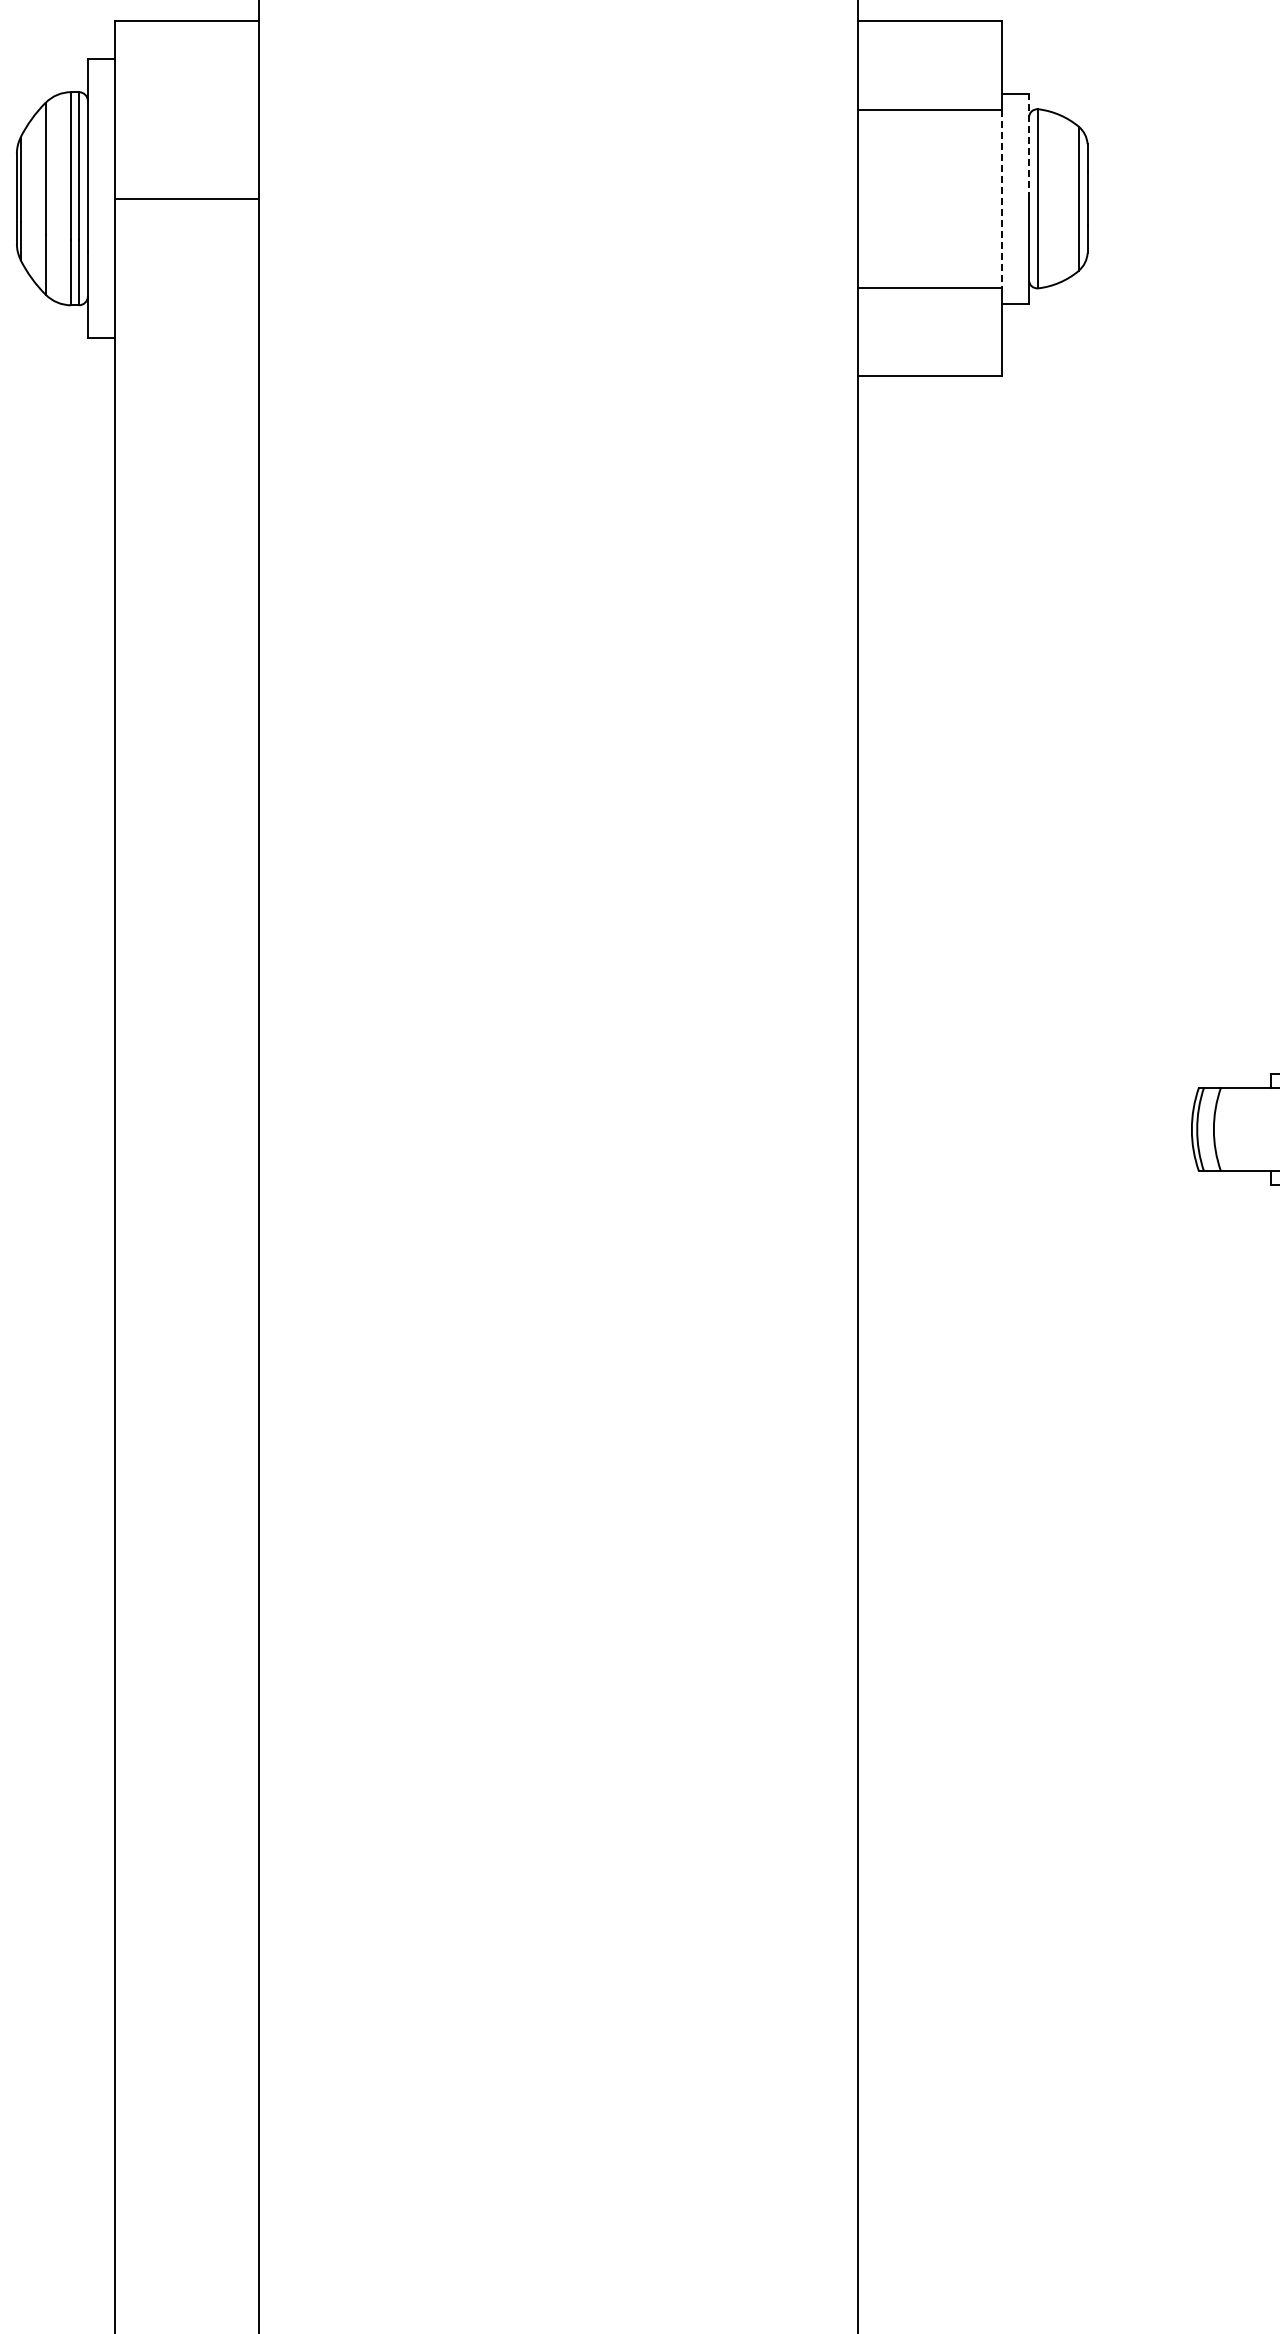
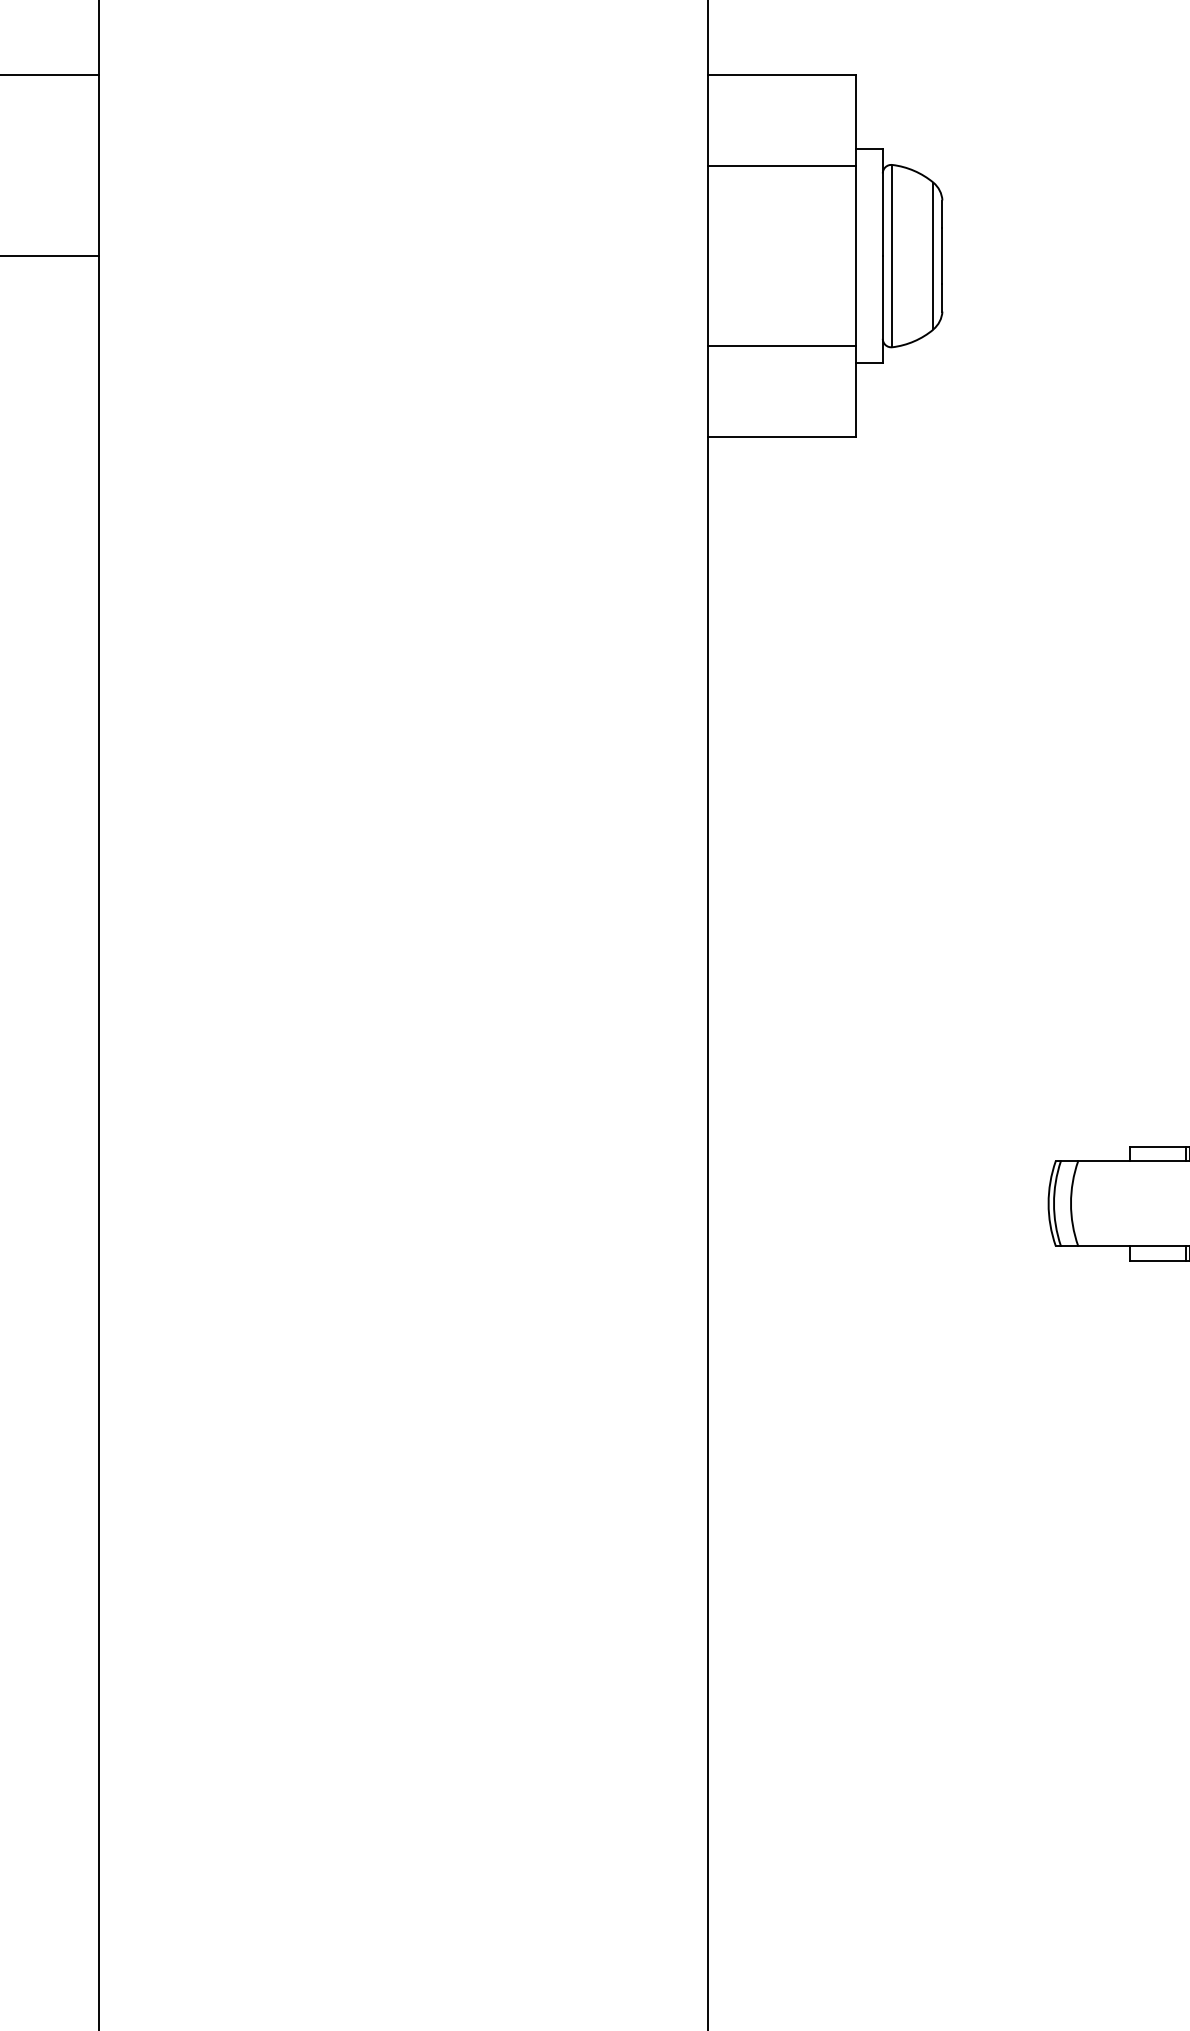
line: (1029, 145) -> (883, 201), dashed -> solid
line: (1002, 198) -> (855, 255), dashed -> solid

